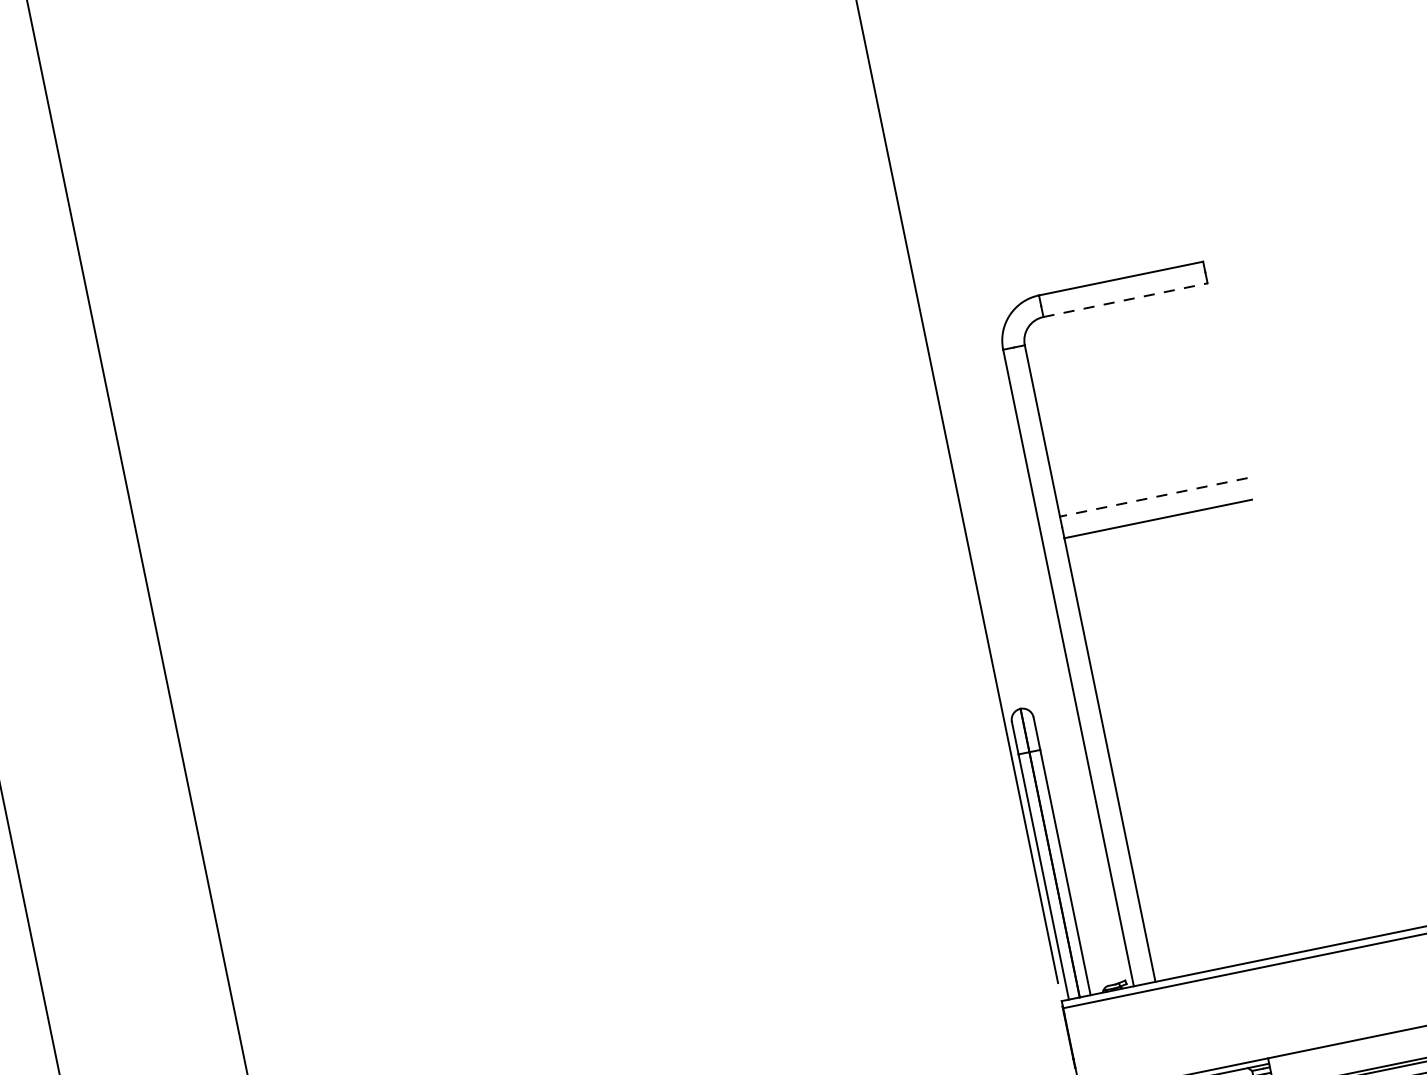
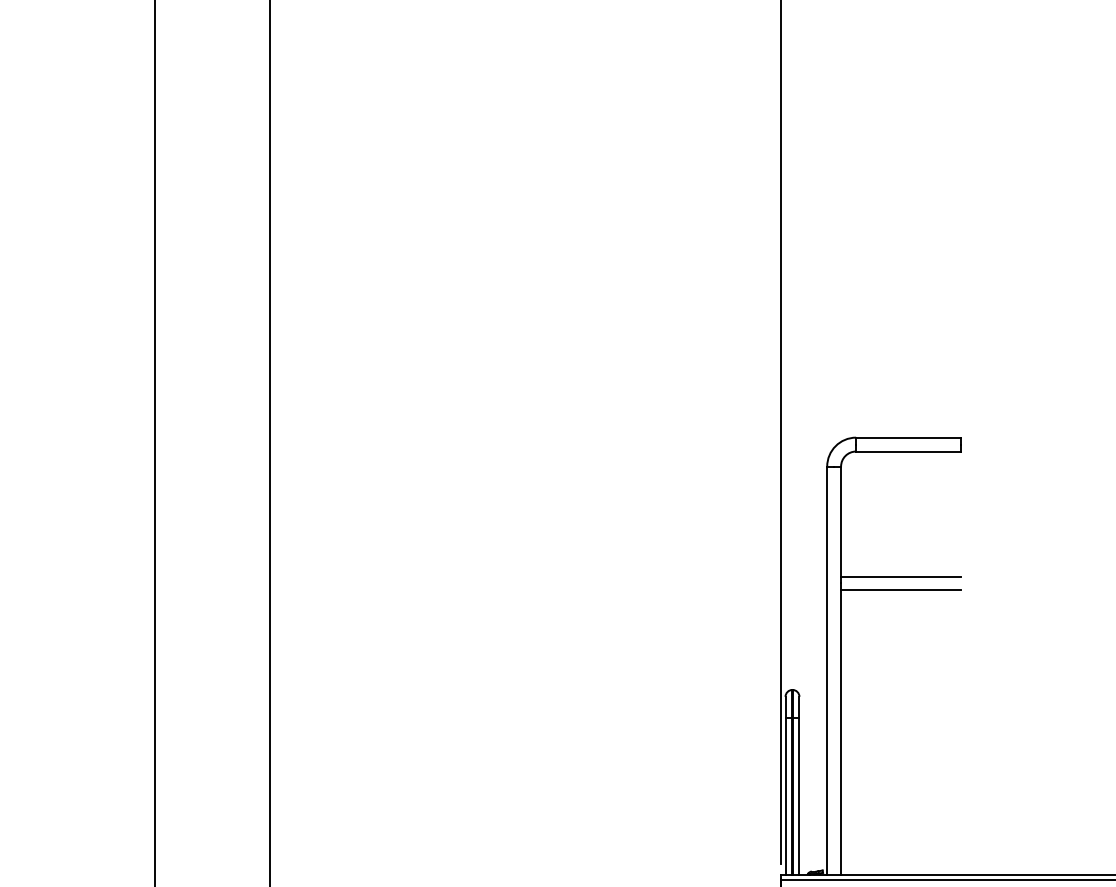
line: (1125, 300) -> (908, 451), dashed -> solid
line: (1152, 497) -> (900, 576), dashed -> solid

